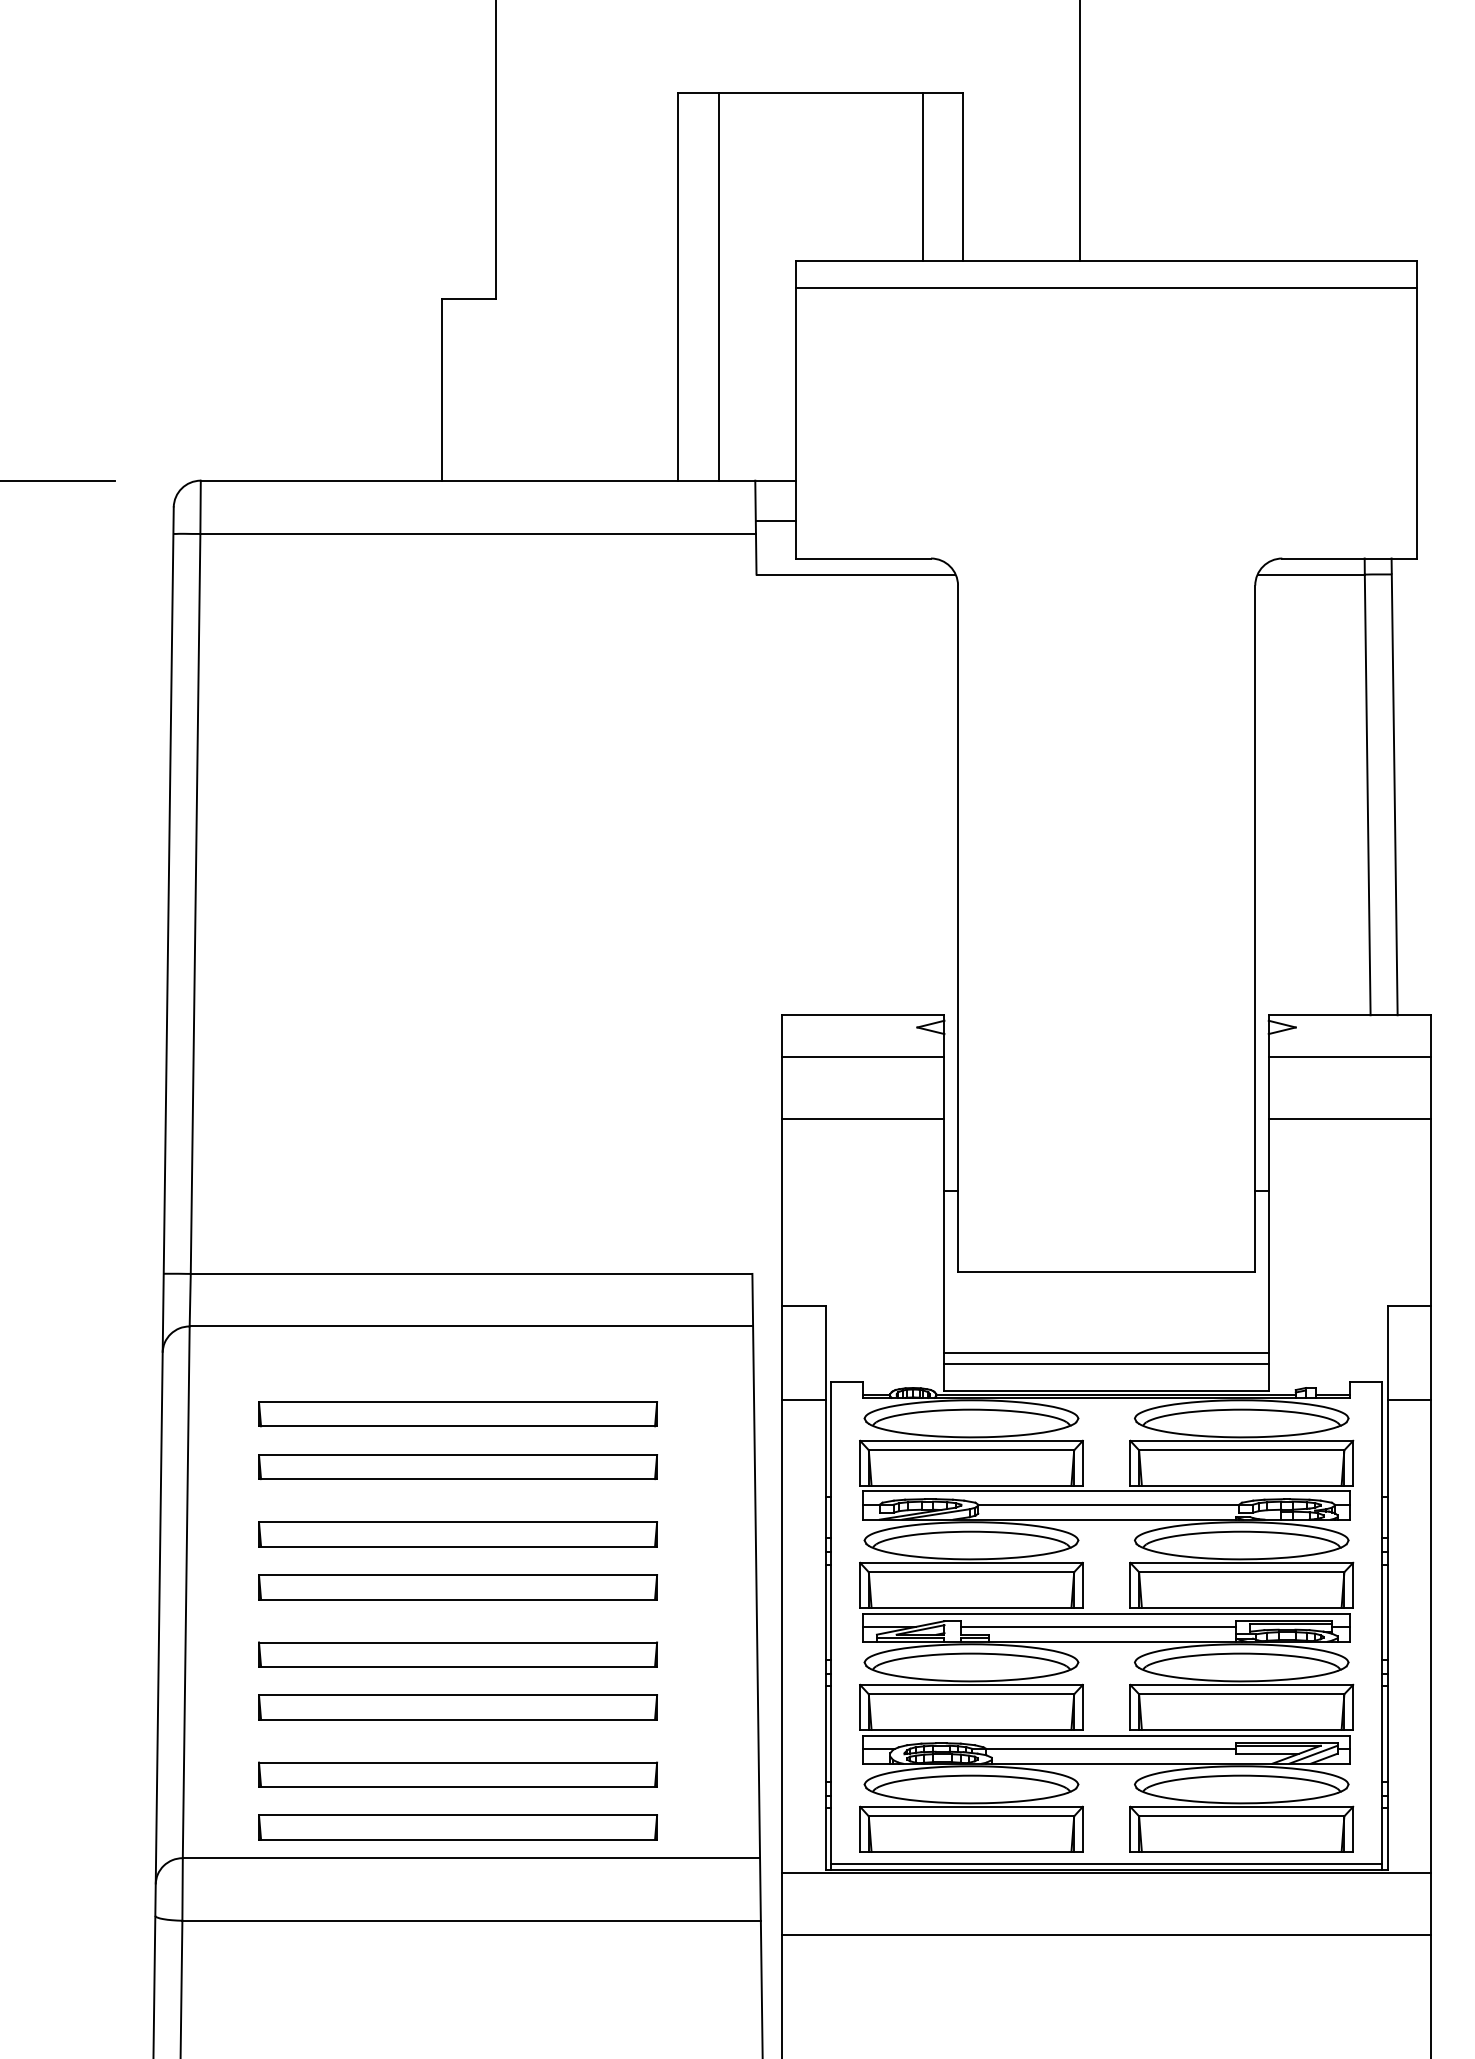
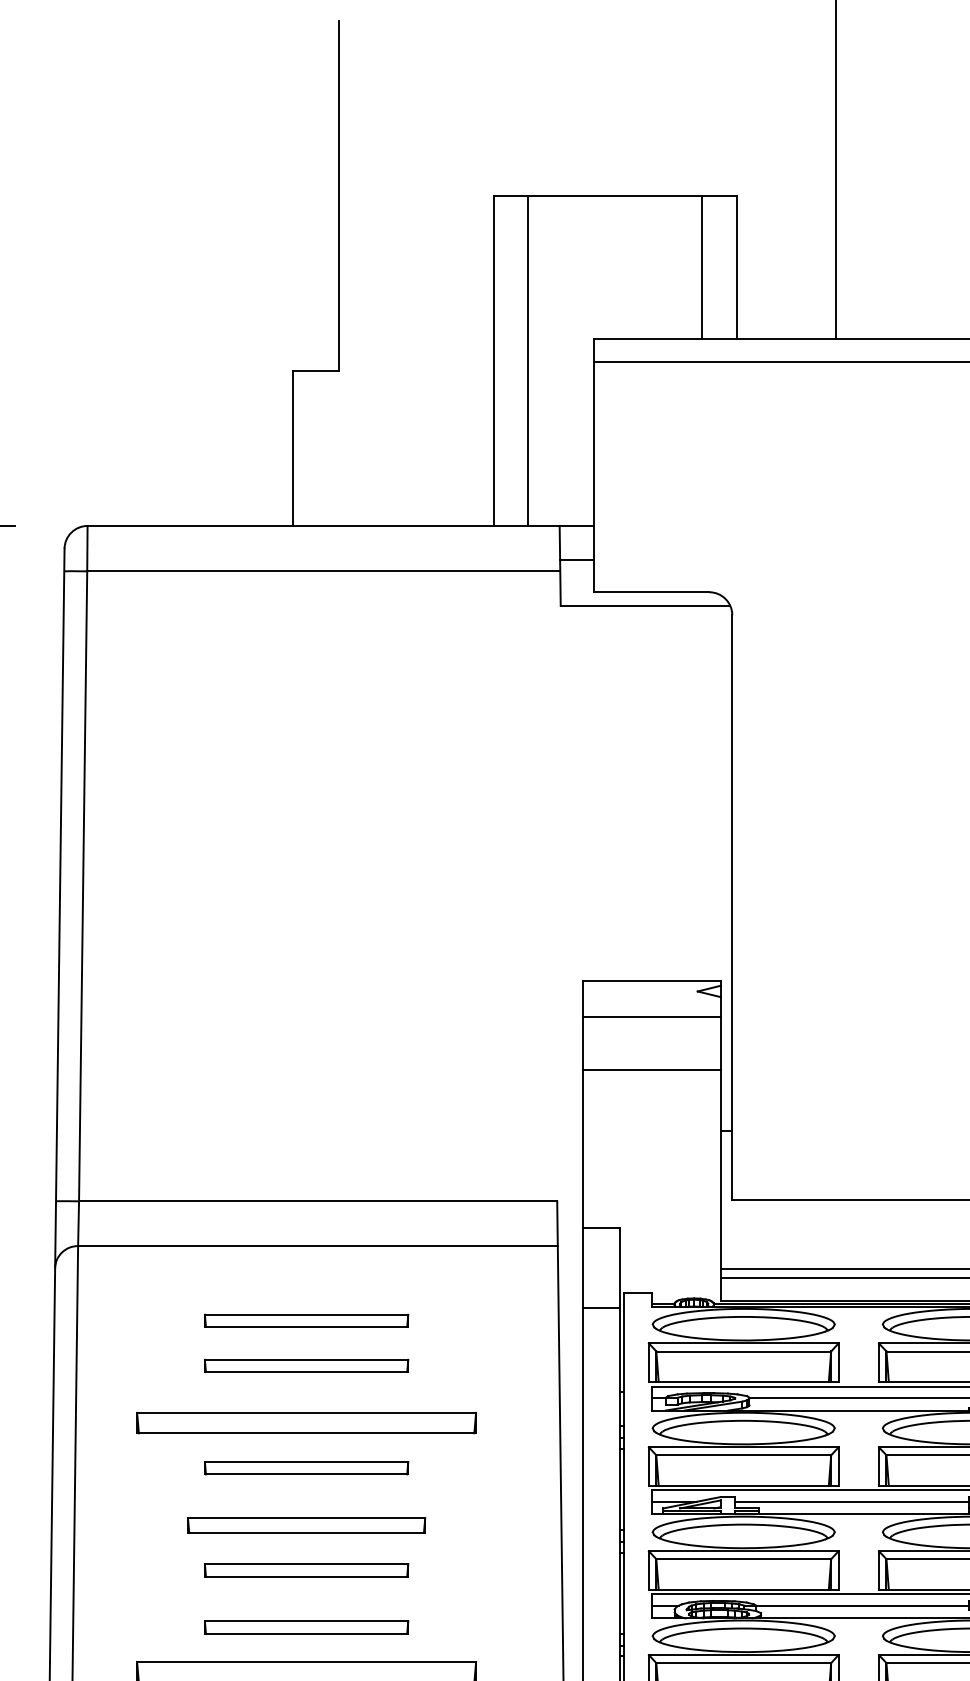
part: (457, 1414) -> (306, 1321), size x0.6
part: (457, 1467) -> (306, 1366), size x0.6
part: (457, 1587) -> (306, 1468), size x0.6
part: (457, 1654) -> (306, 1525), size x0.7
part: (457, 1707) -> (306, 1570), size x0.6
part: (457, 1774) -> (306, 1627), size x0.6

